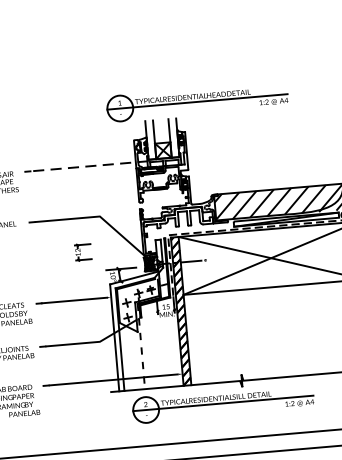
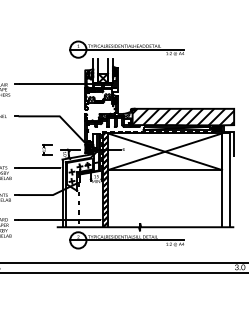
line: (87, 166) -> (54, 84), dashed -> solid
part: (83, 251) -> (47, 149), moved

